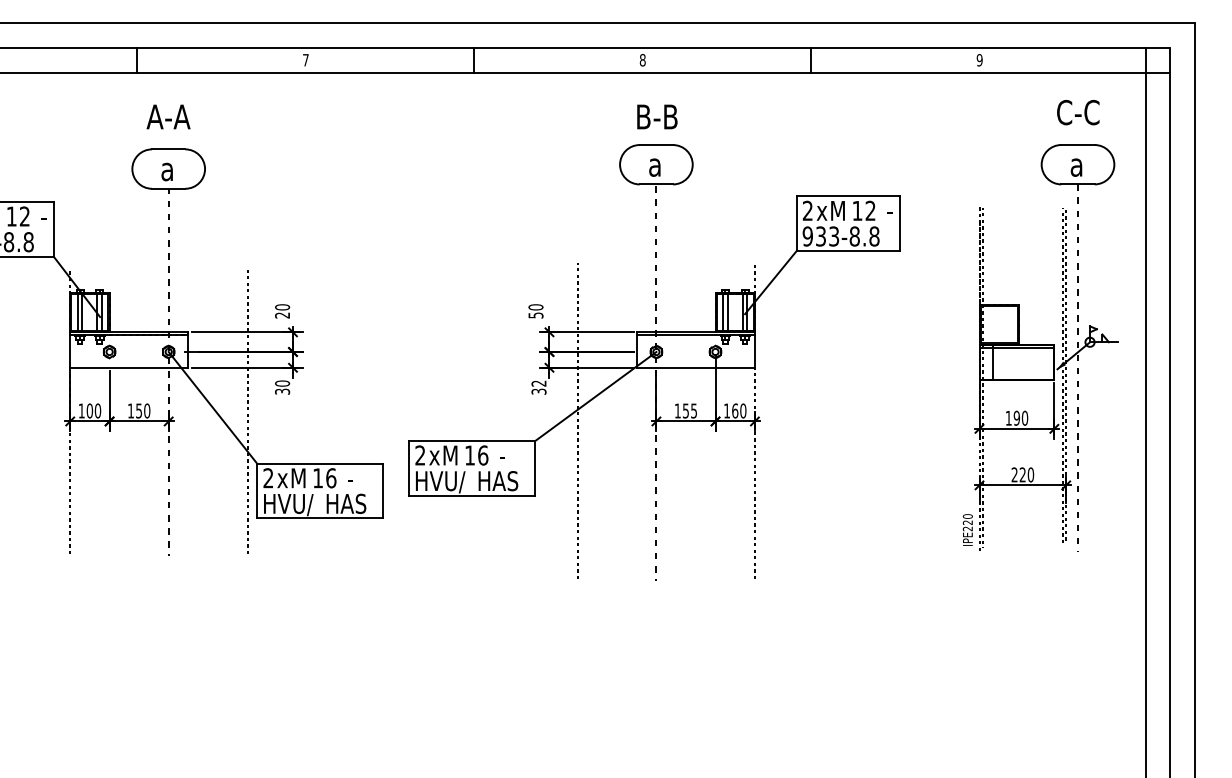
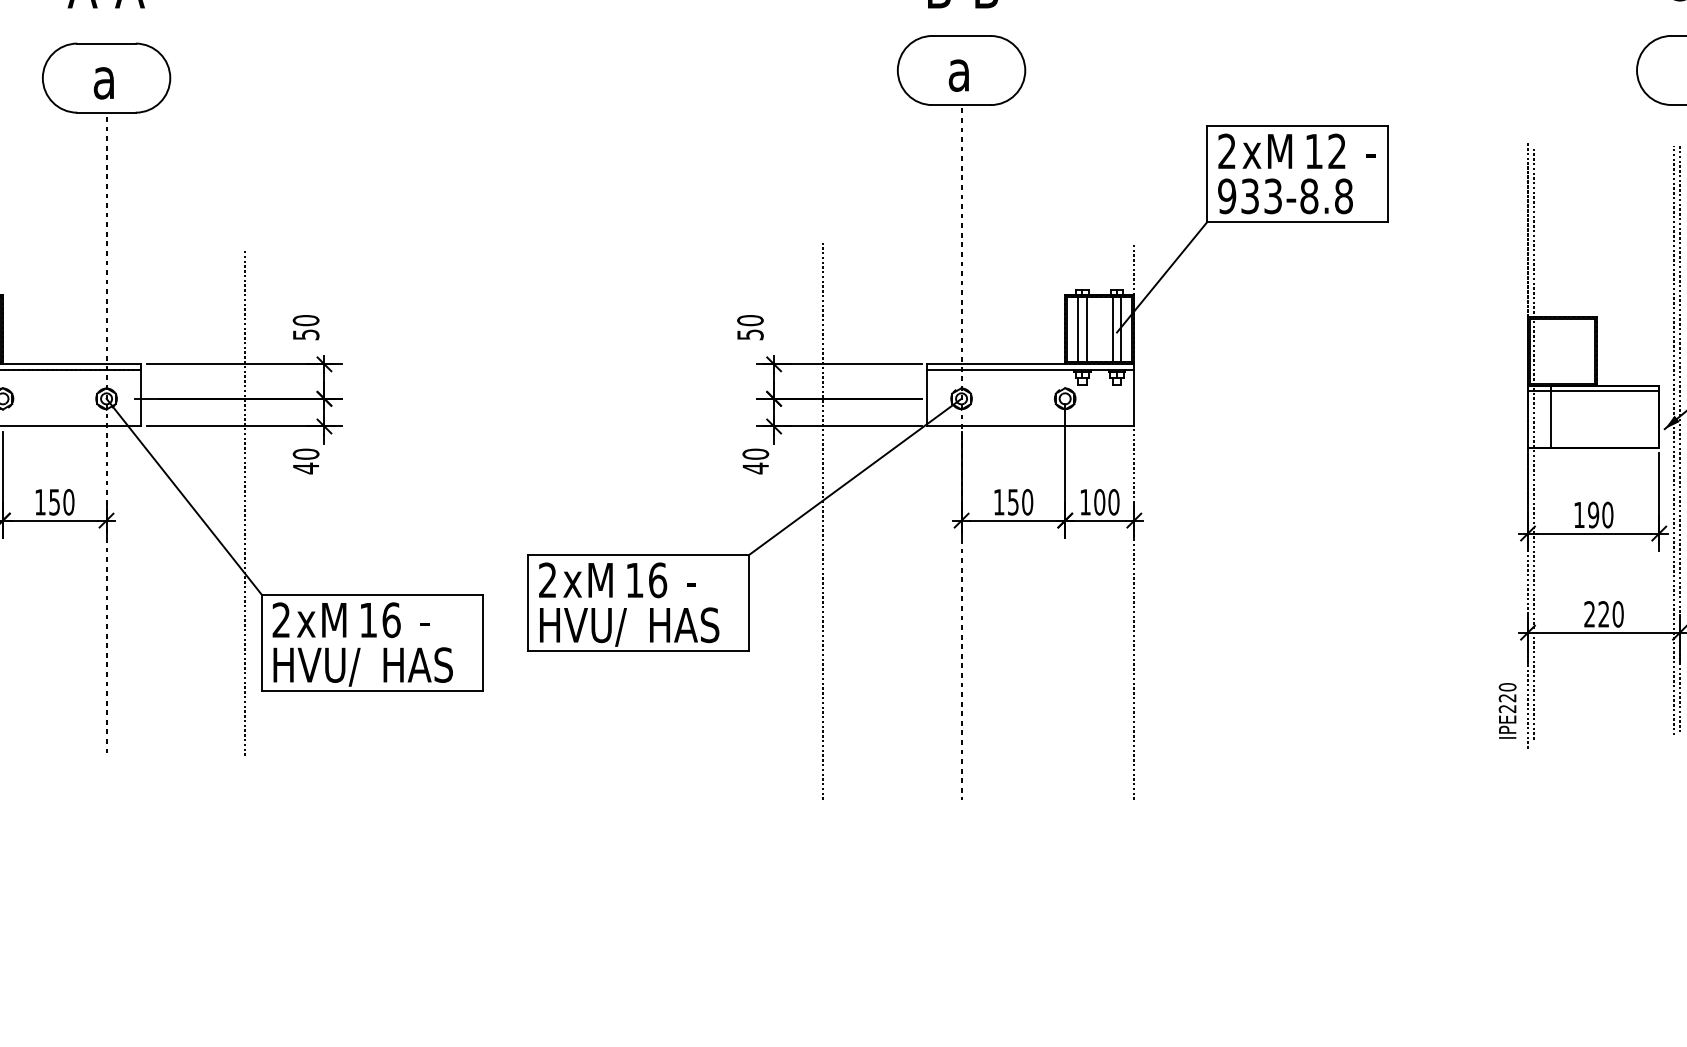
text: (282, 315) -> (306, 334), 20 -> 50
text: (538, 387) -> (754, 461), 32 -> 40
text: (282, 391) -> (306, 468), 30 -> 40
text: (694, 410) -> (1028, 501), 155 -> 150
text: (735, 410) -> (1100, 501), 160 -> 100

